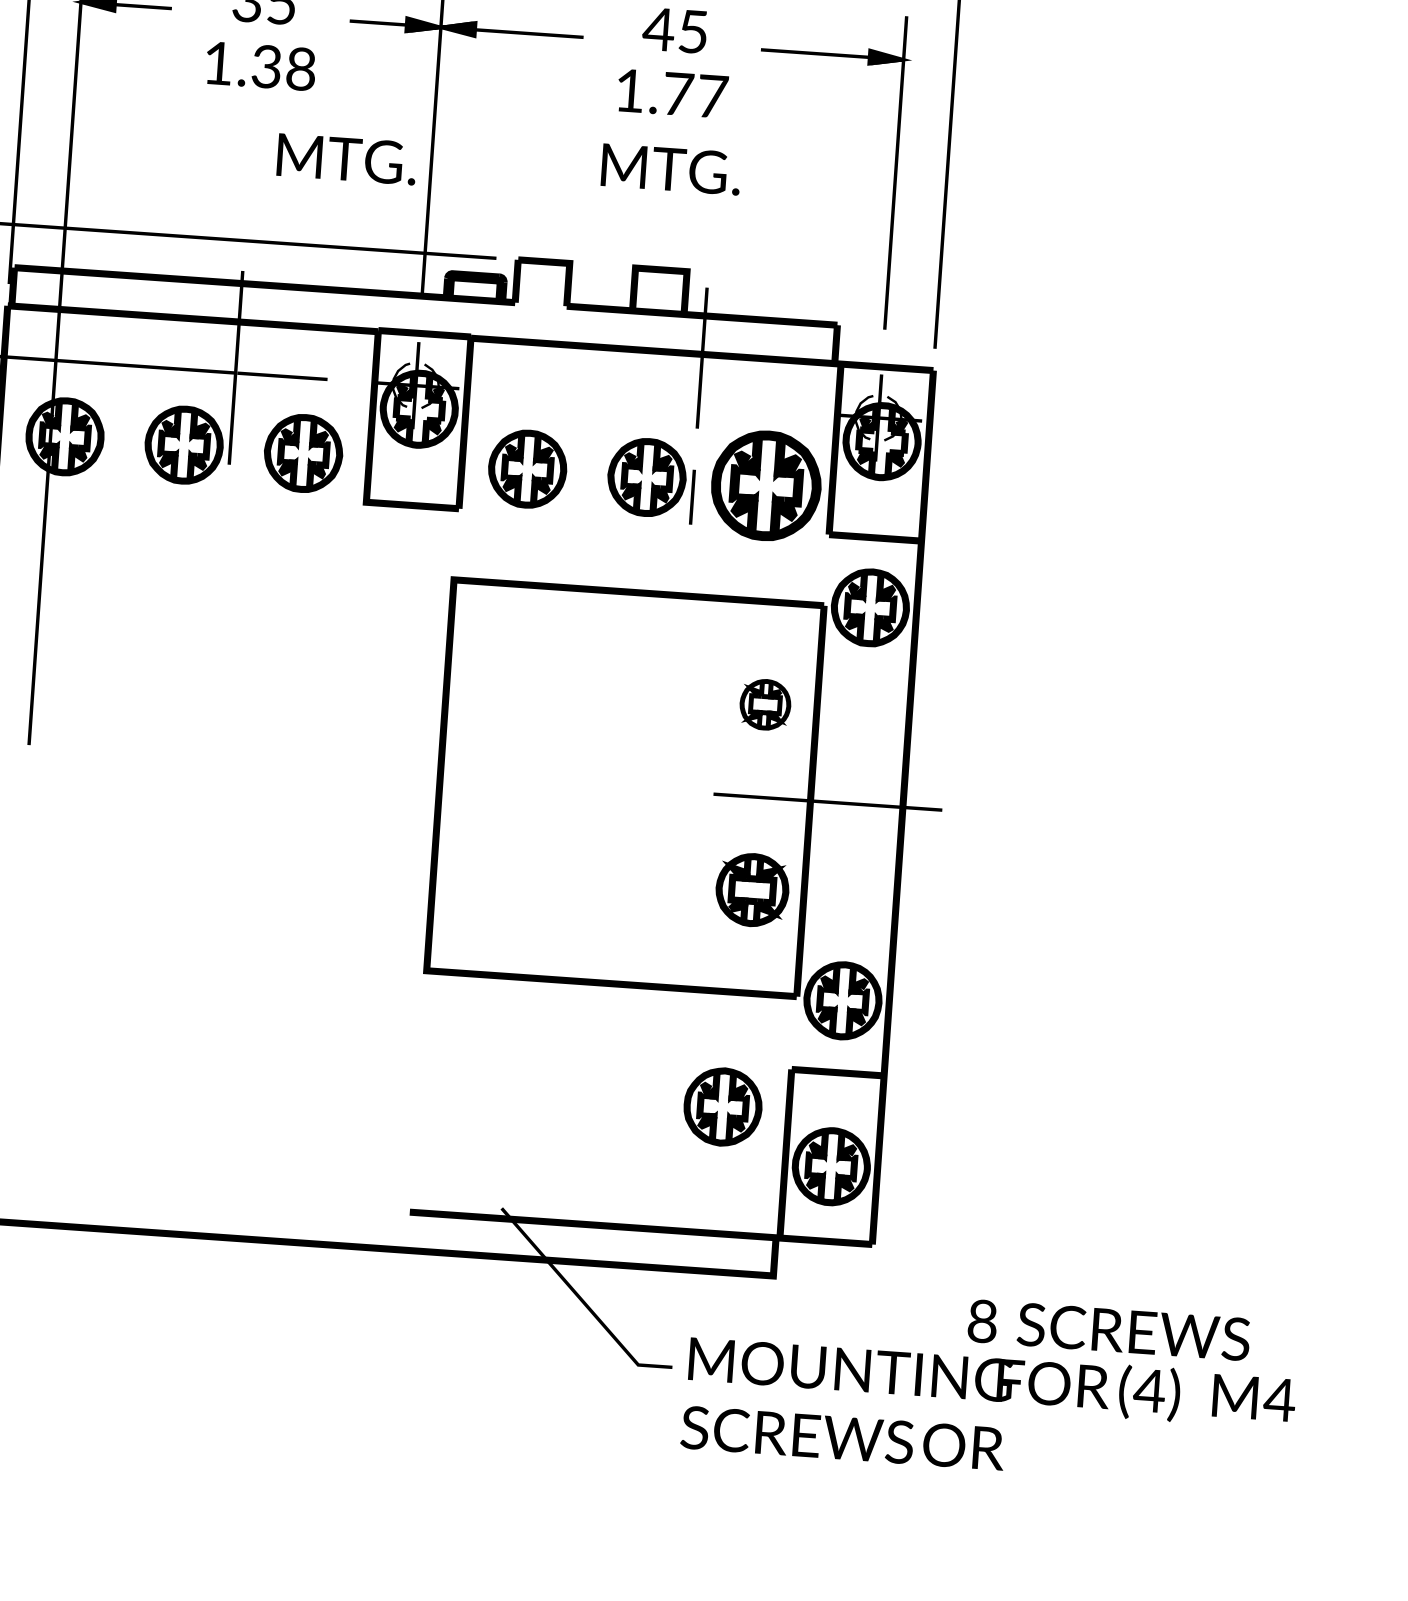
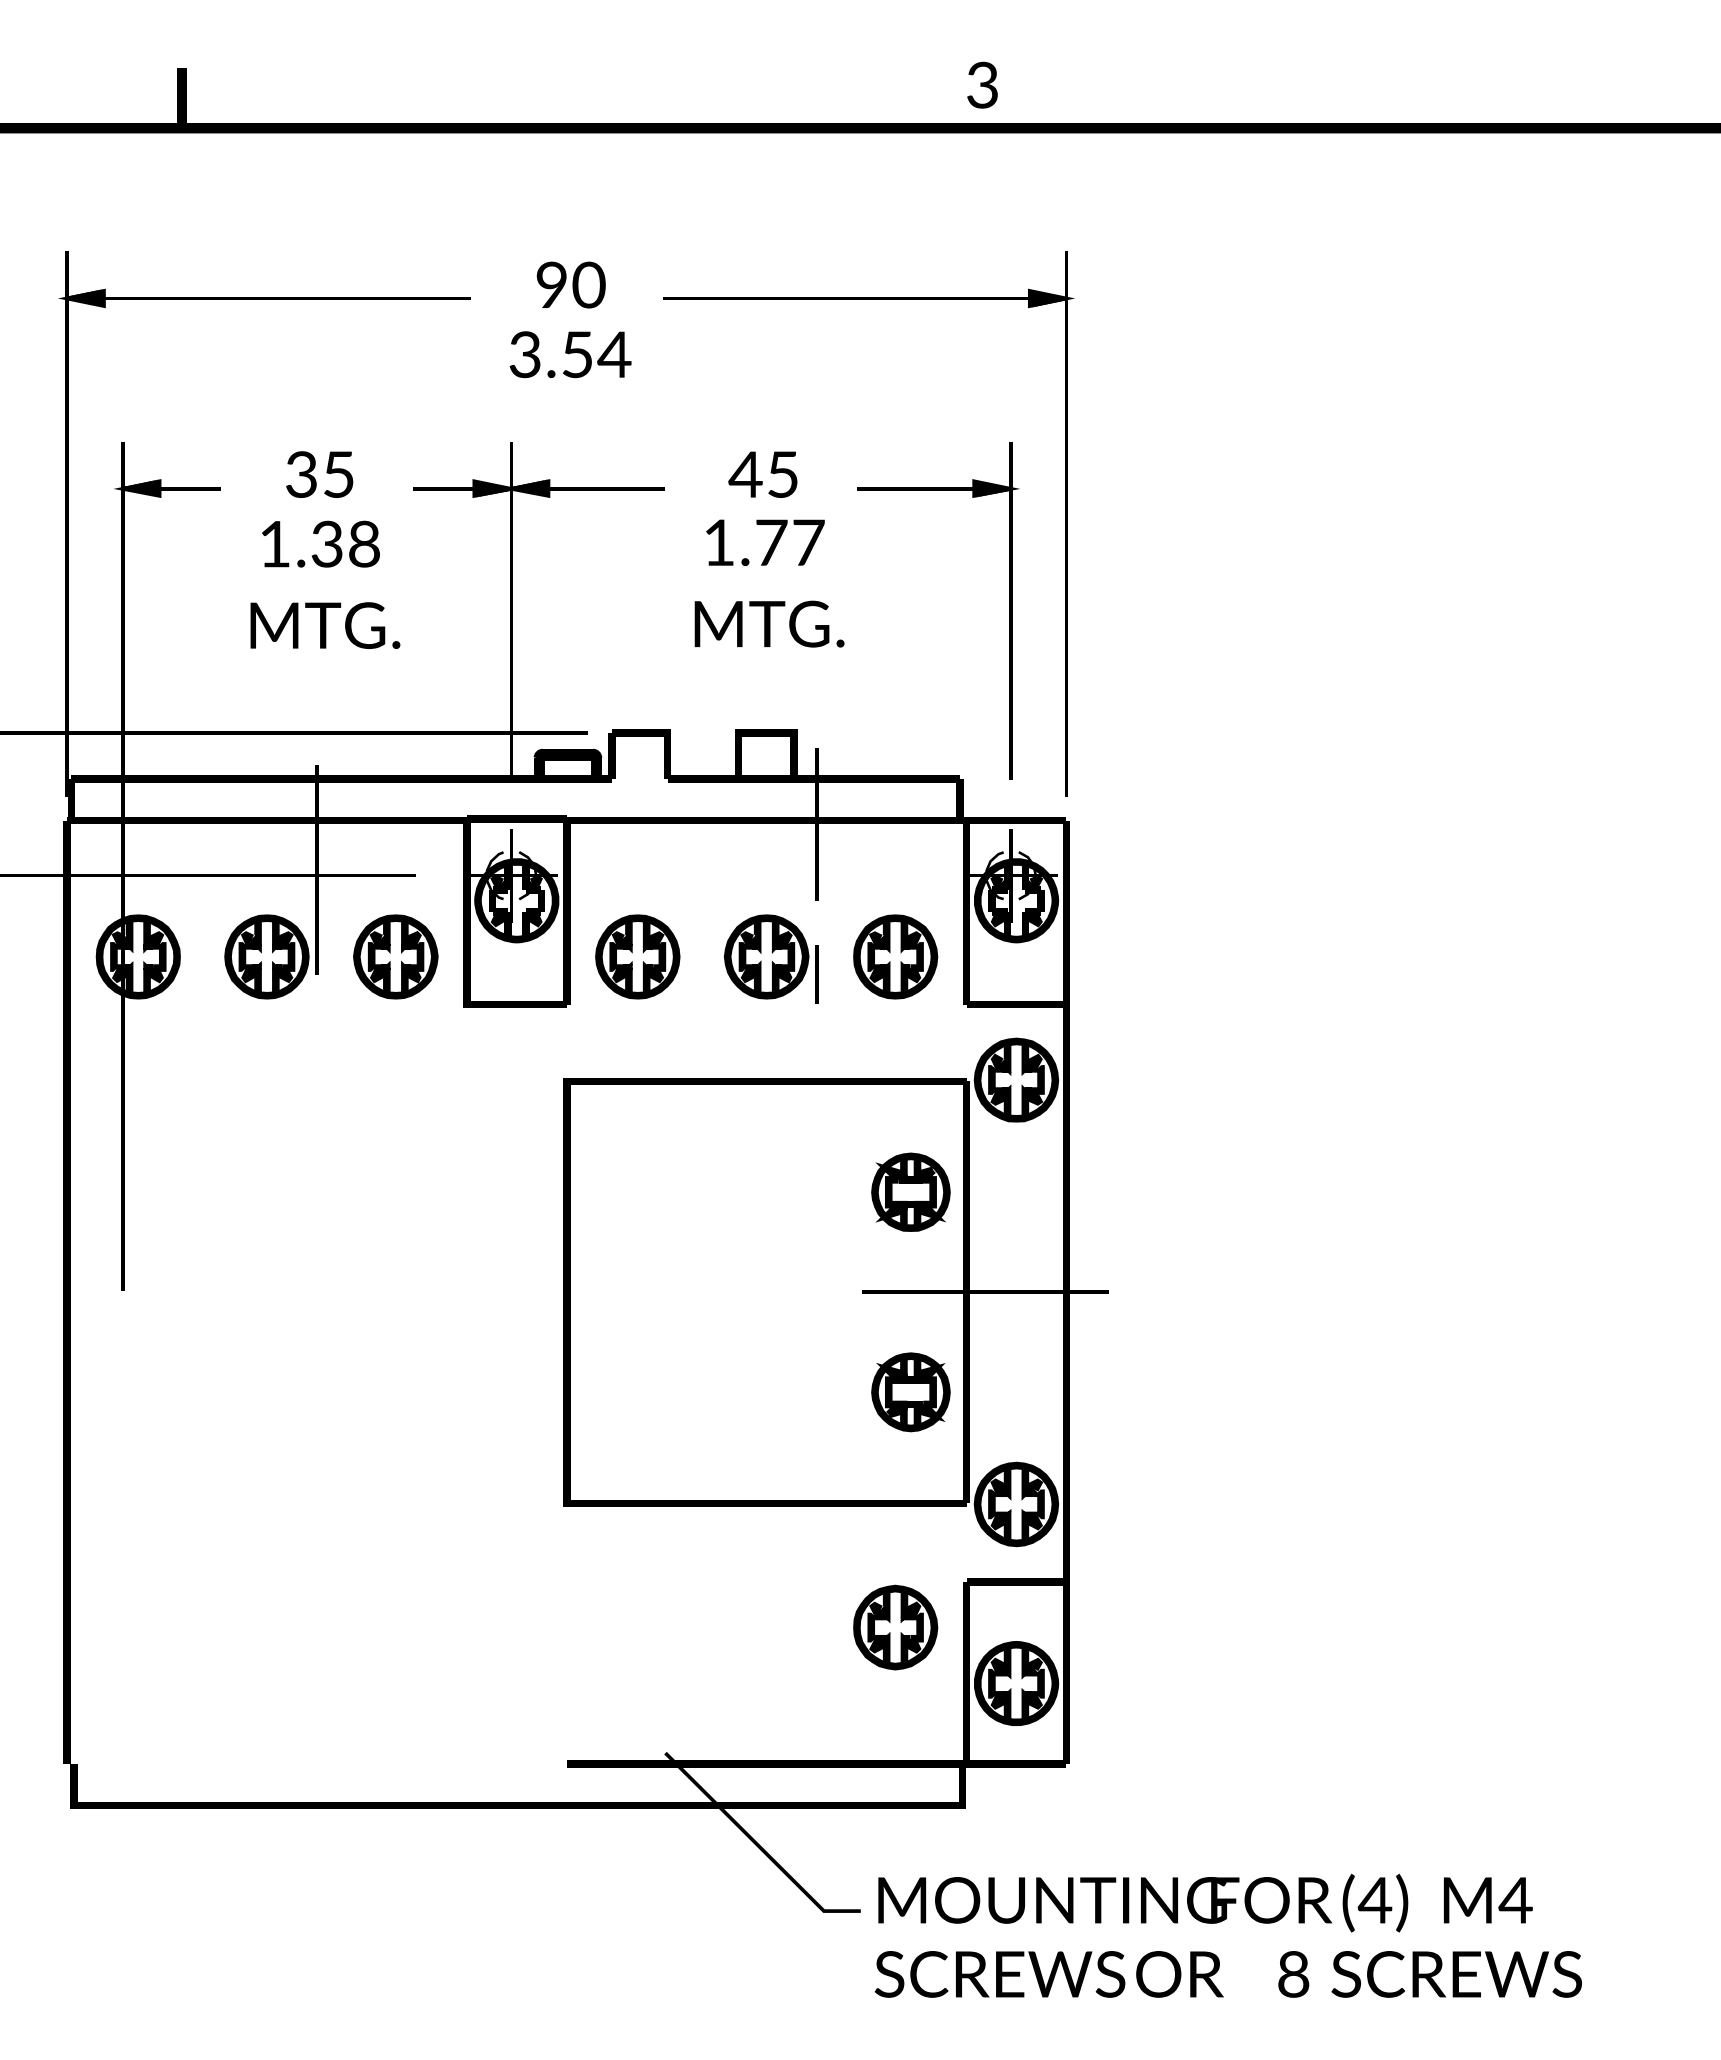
text: (347, 159) -> (325, 625), moved
part: (766, 485) -> (895, 956), size x0.71
part: (765, 704) -> (910, 1191), size x1.43
text: (1108, 1330) -> (1429, 1974), moved

